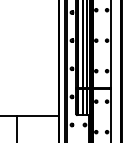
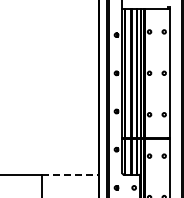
line: (38, 115) -> (70, 175), solid -> dashed

